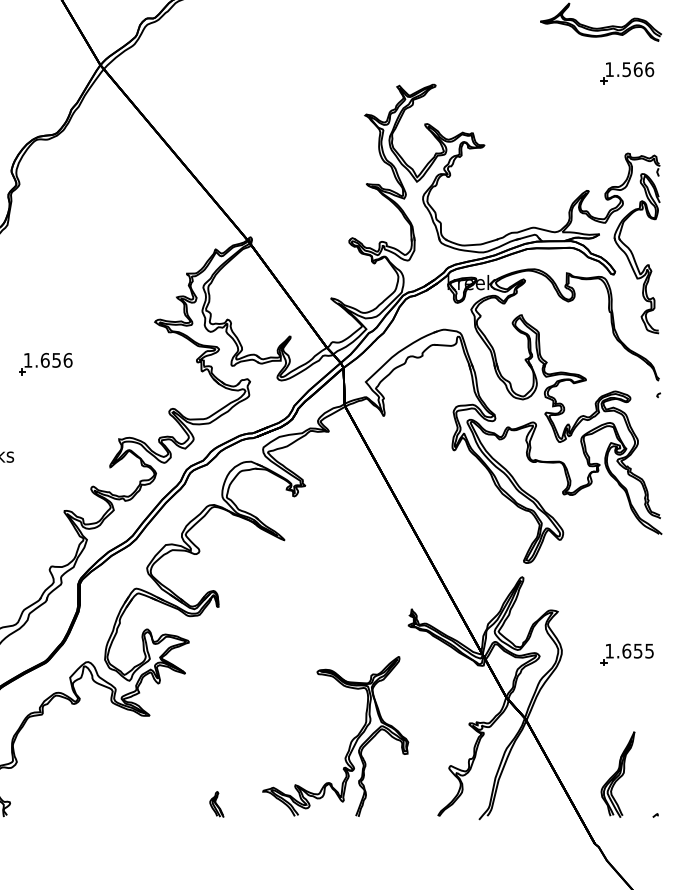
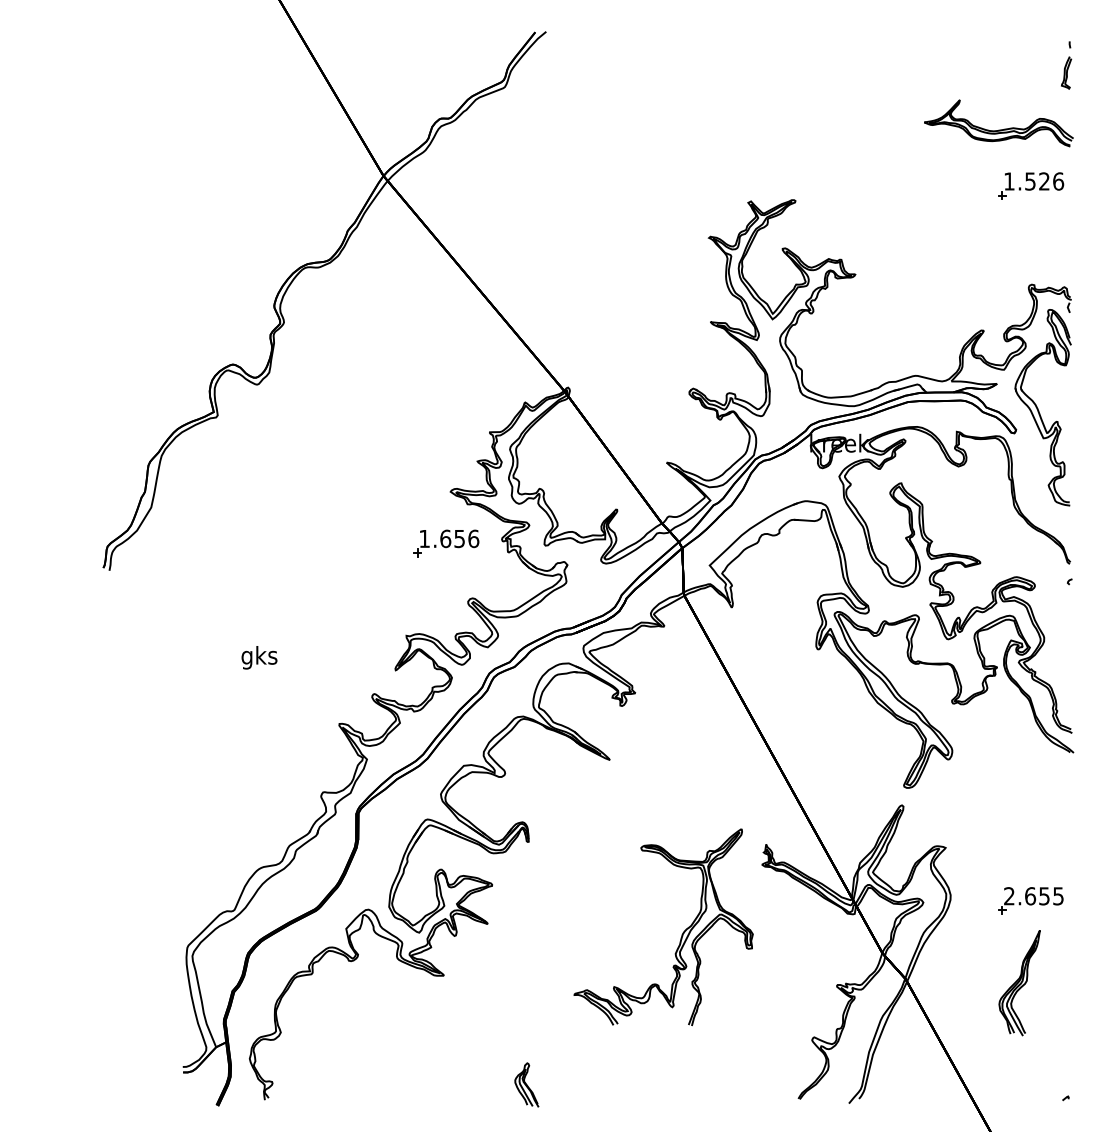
text: (638, 69) -> (1044, 181), 1.566 -> 1.526
part: (45, 364) -> (446, 543), moved
text: (609, 651) -> (1009, 896), 1.655 -> 2.655
part: (350, 742) -> (681, 934), moved
part: (617, 775) -> (1019, 983), moved
part: (216, 804) -> (526, 1084), size x1.4

